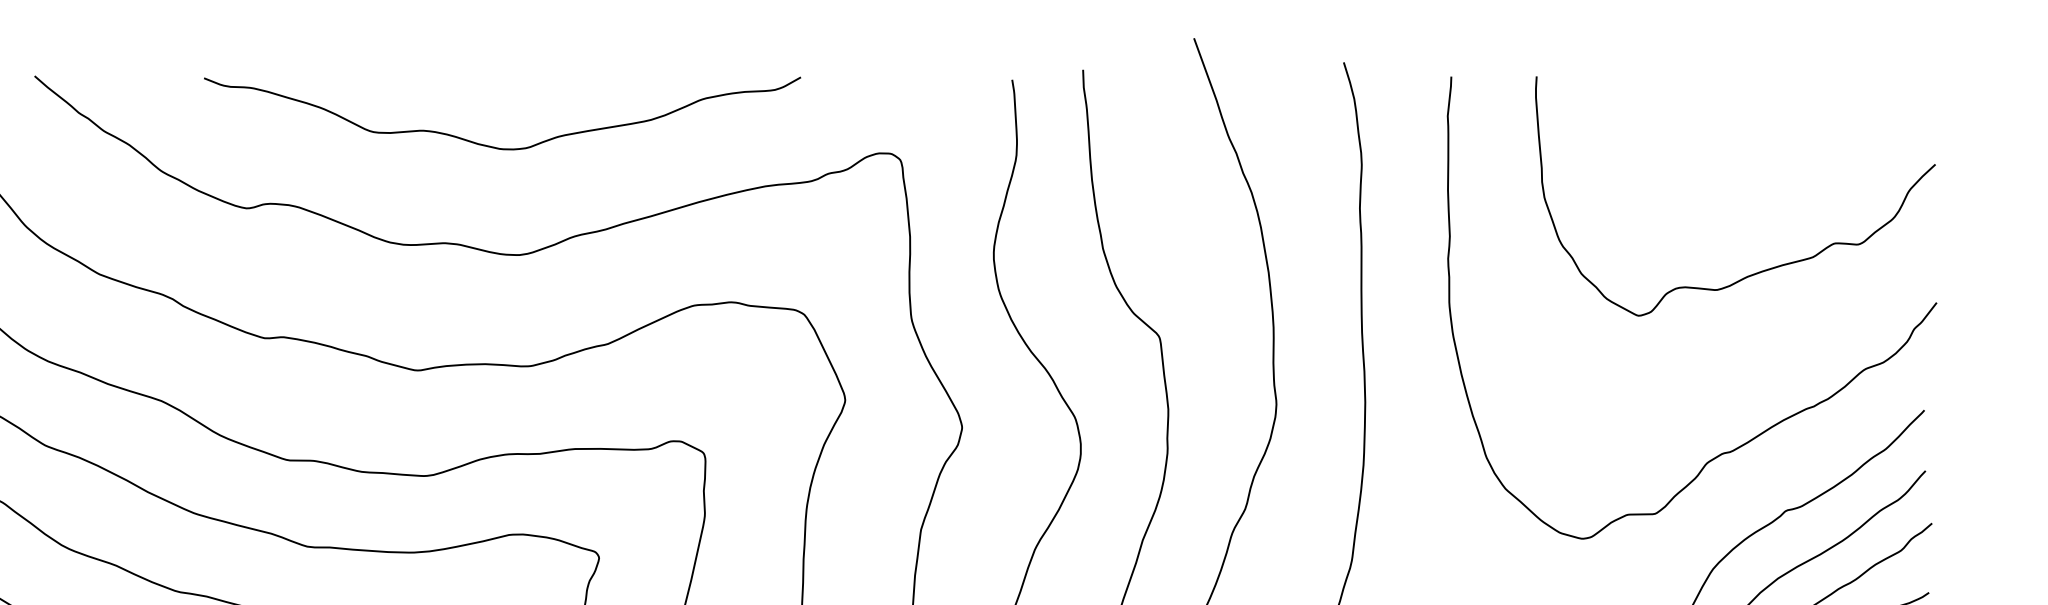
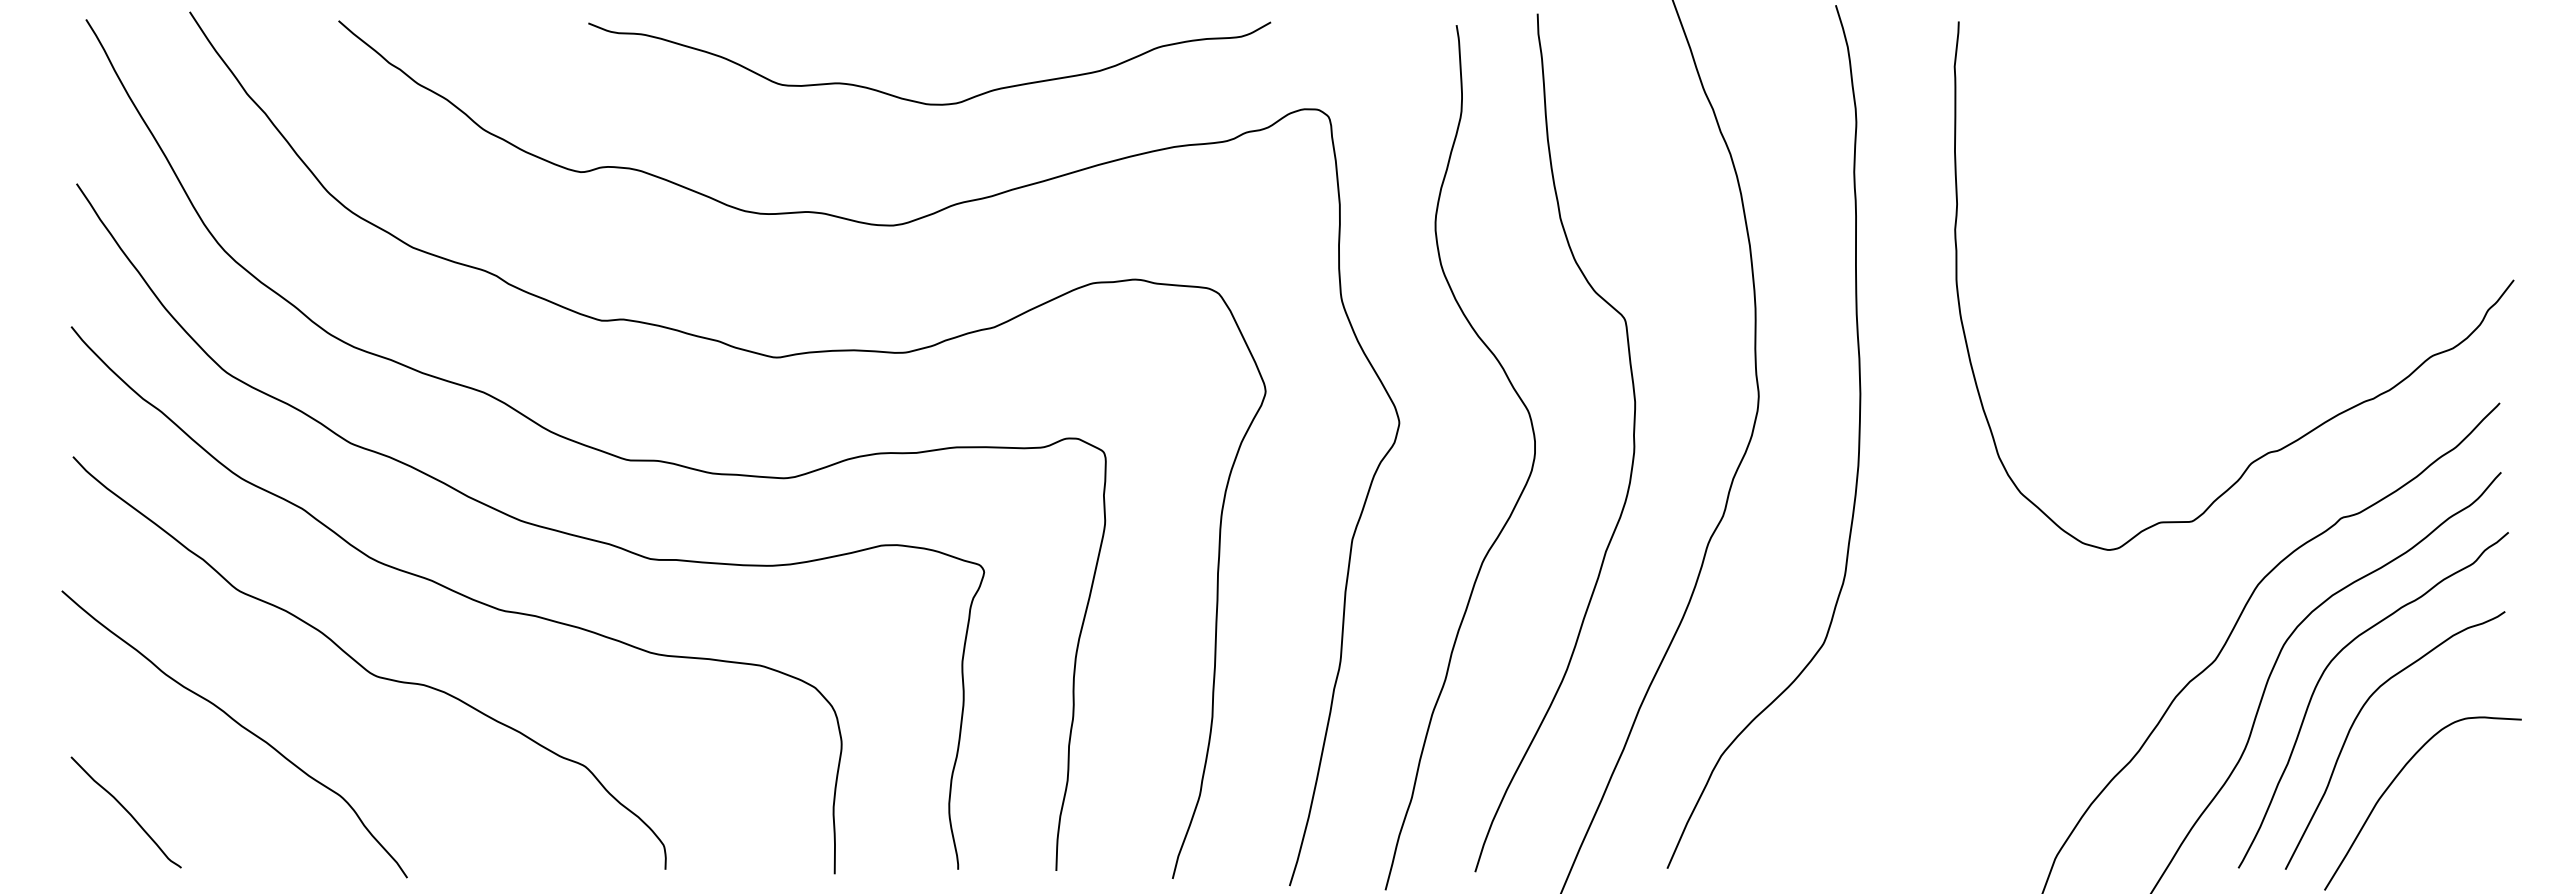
curve: (494, 146) -> (920, 101), moved
curve: (1761, 270) -> (2313, 243), removed

